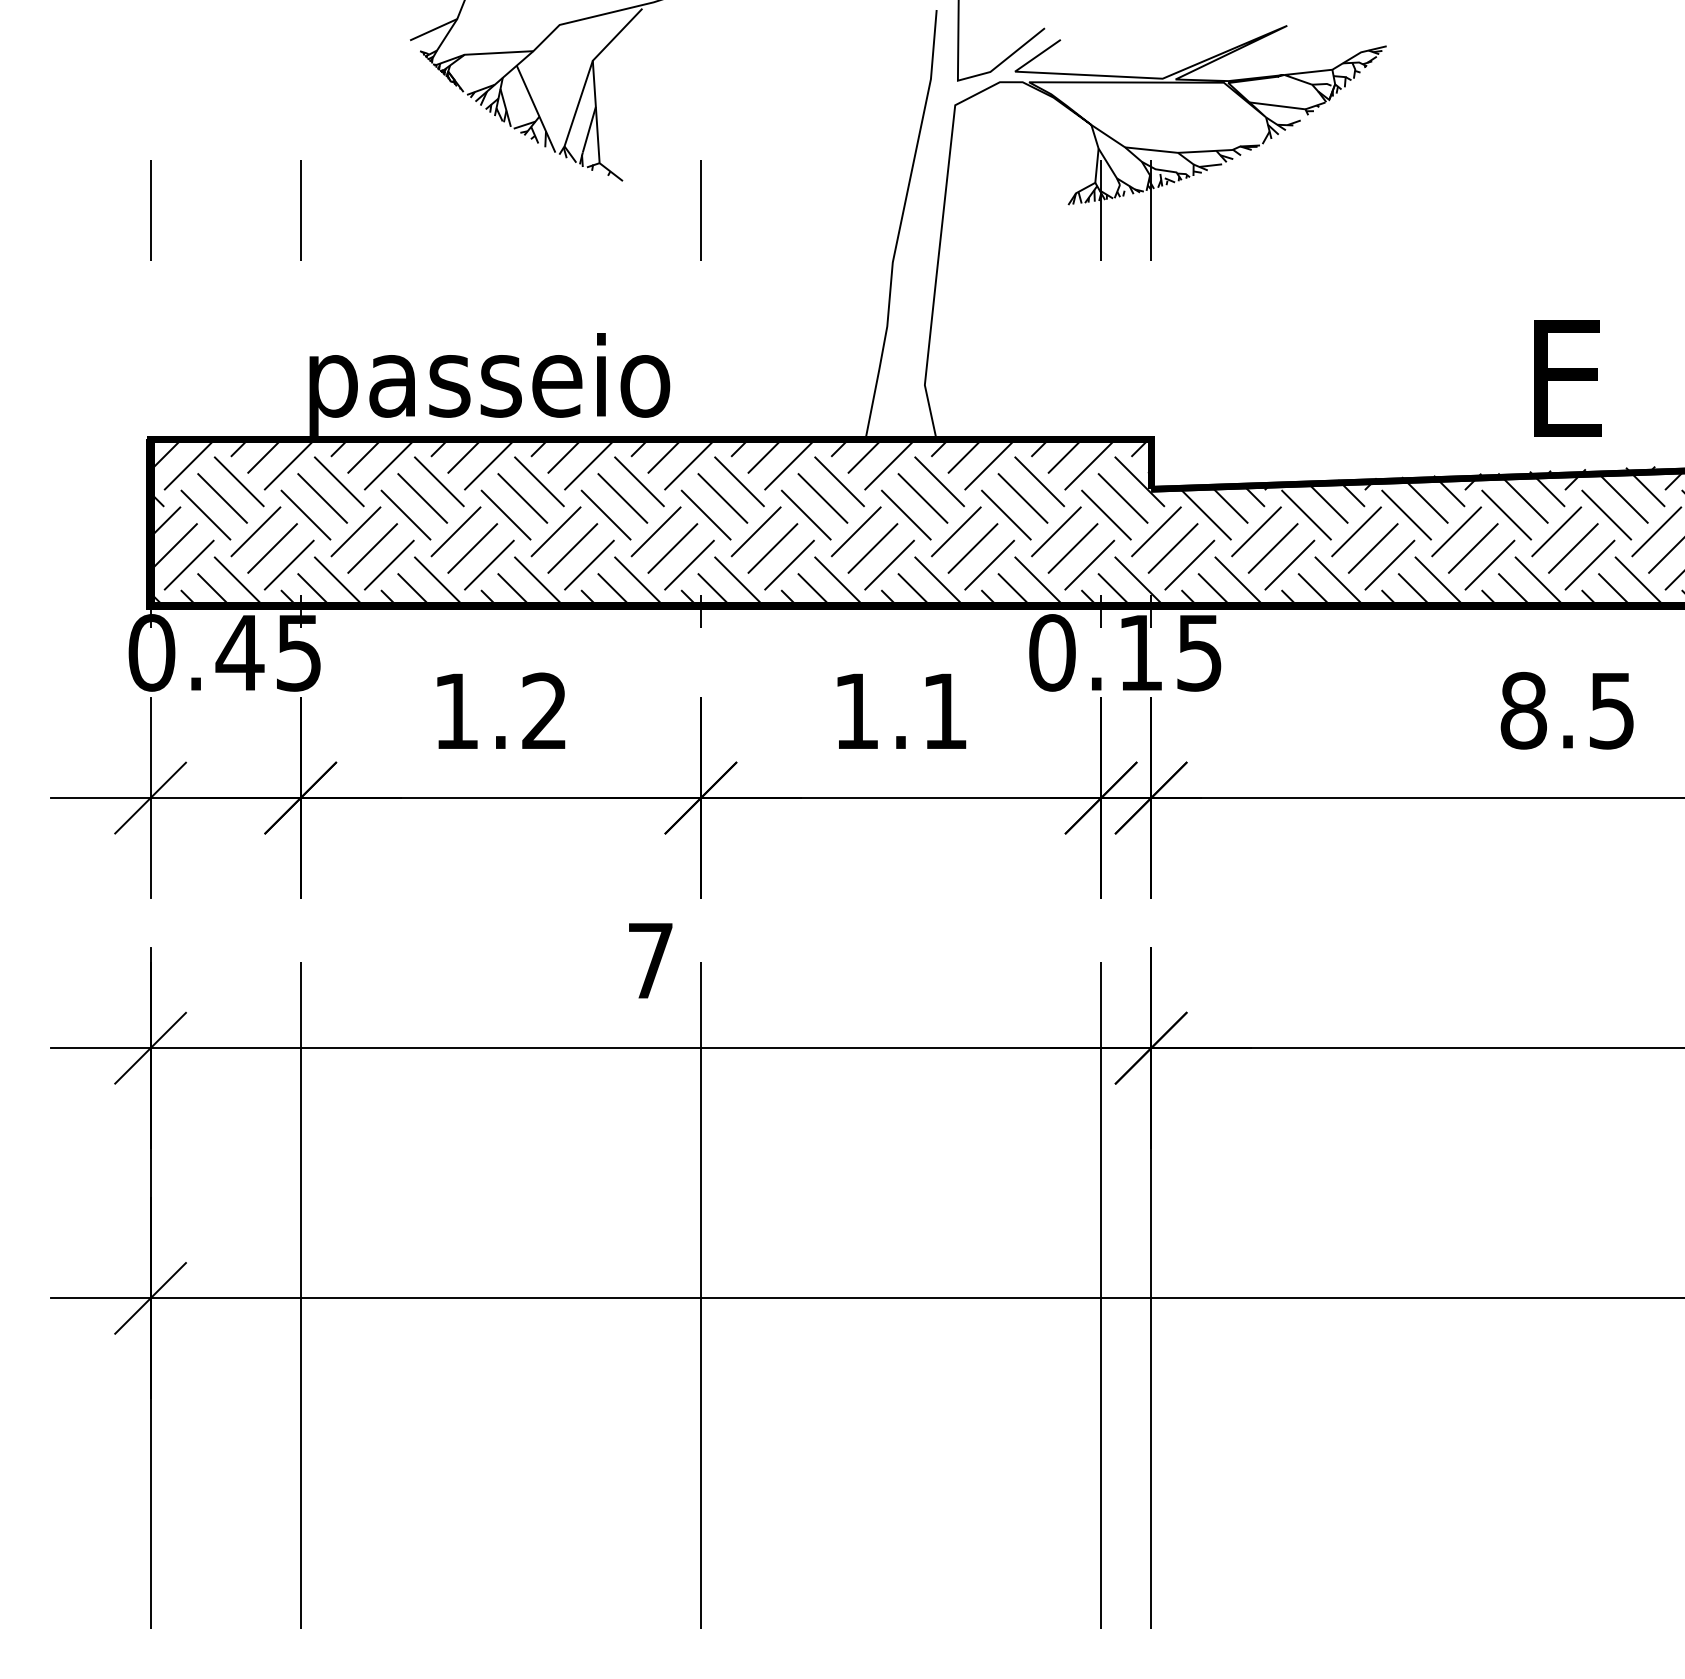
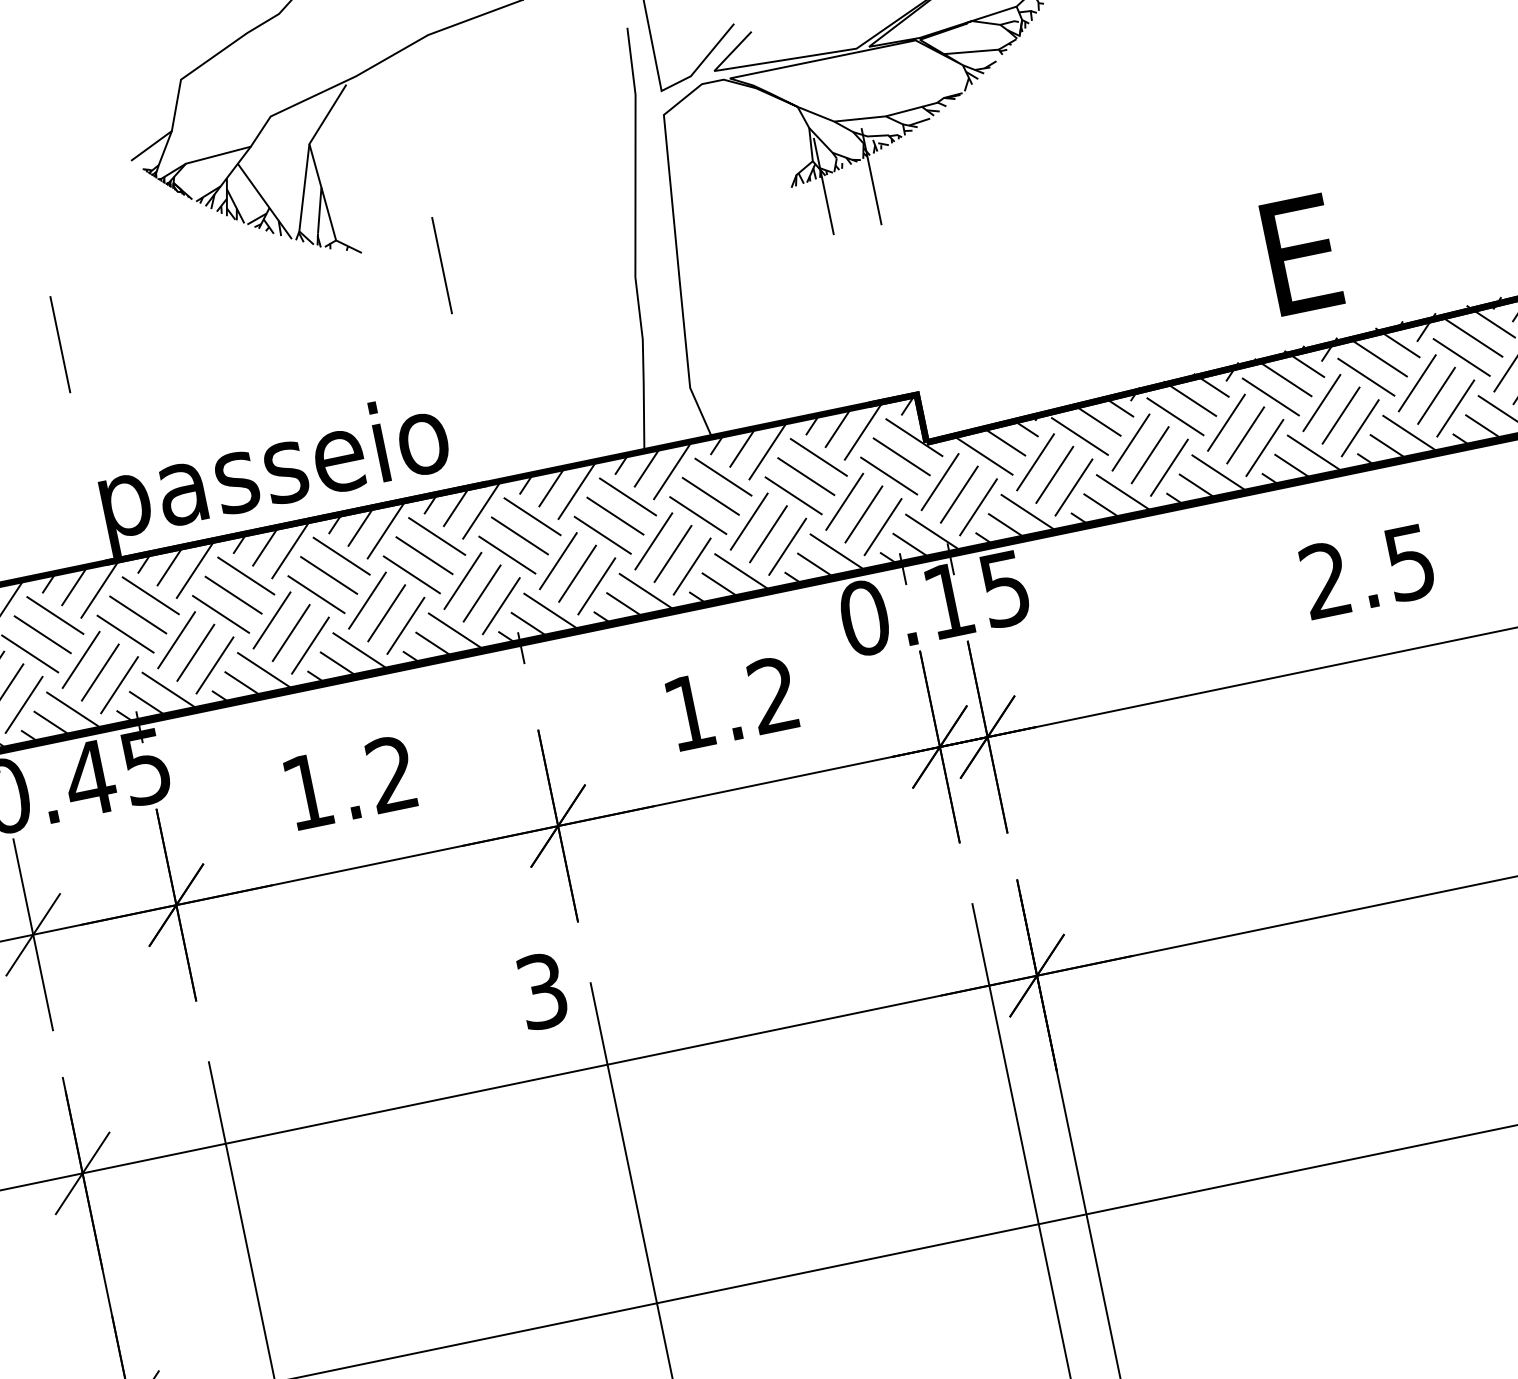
text: (944, 710) -> (773, 694), 1.1 -> 1.2
text: (1523, 710) -> (1325, 580), 8.5 -> 2.5
text: (650, 960) -> (542, 990), 7 -> 3

